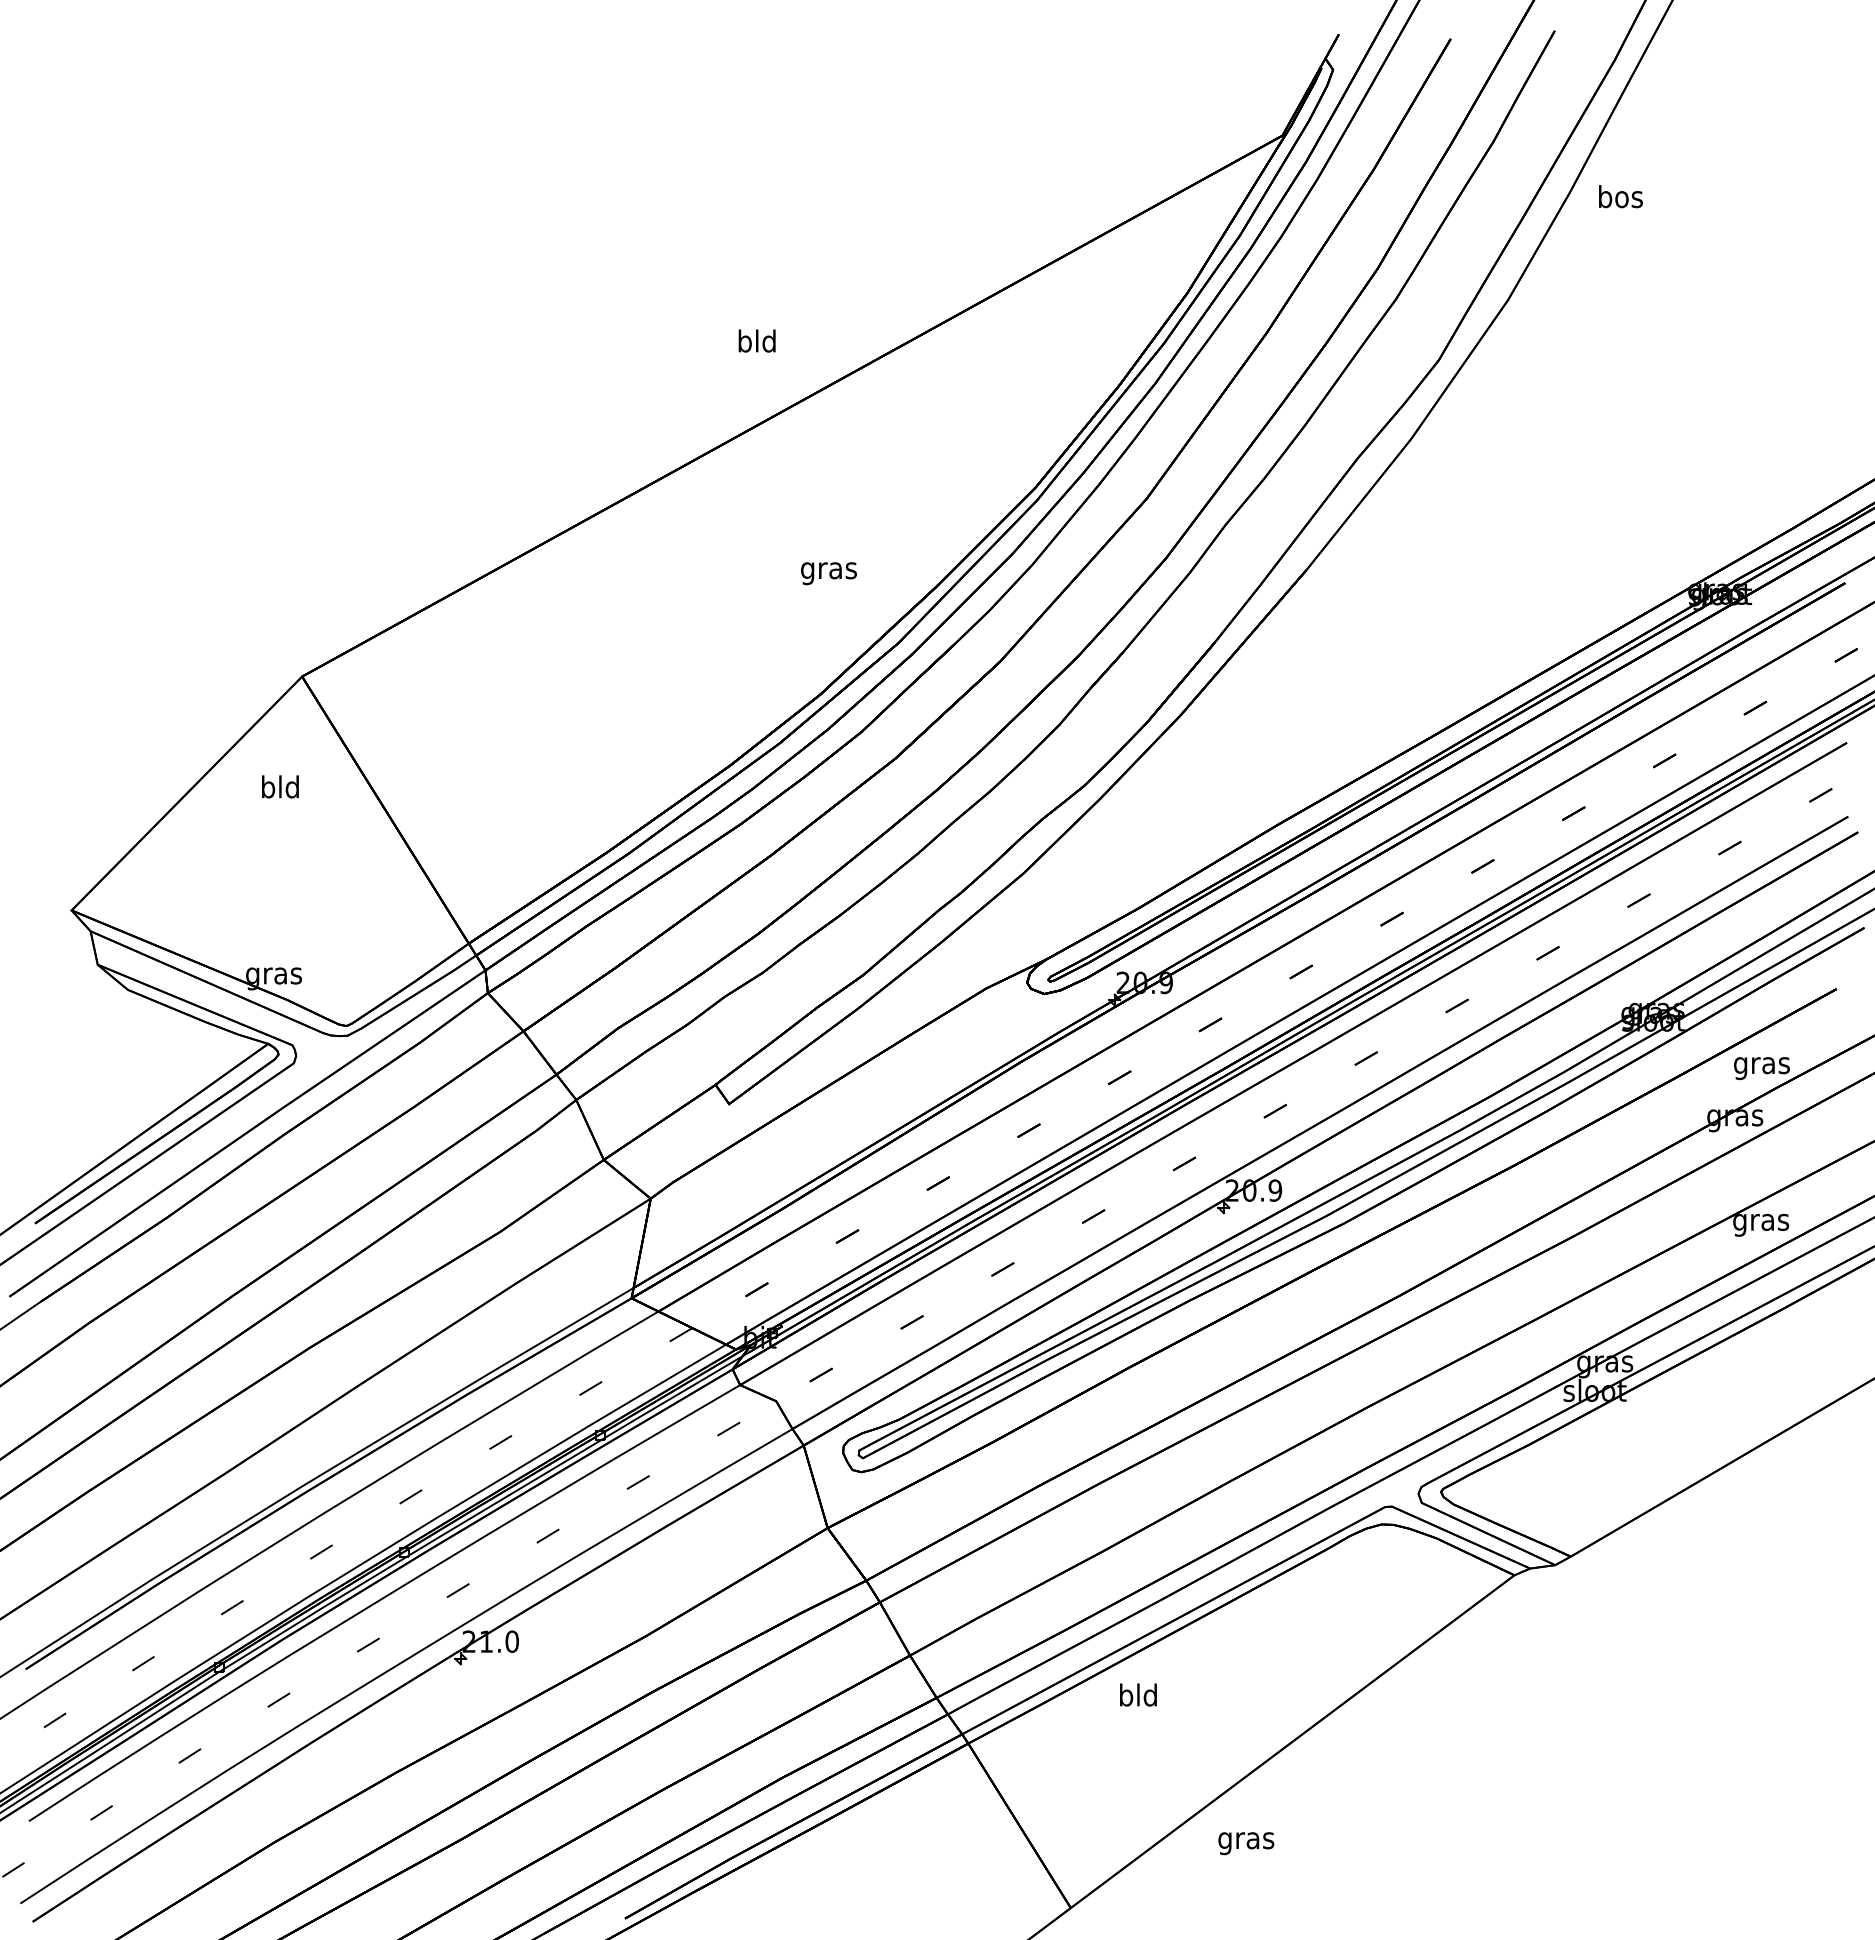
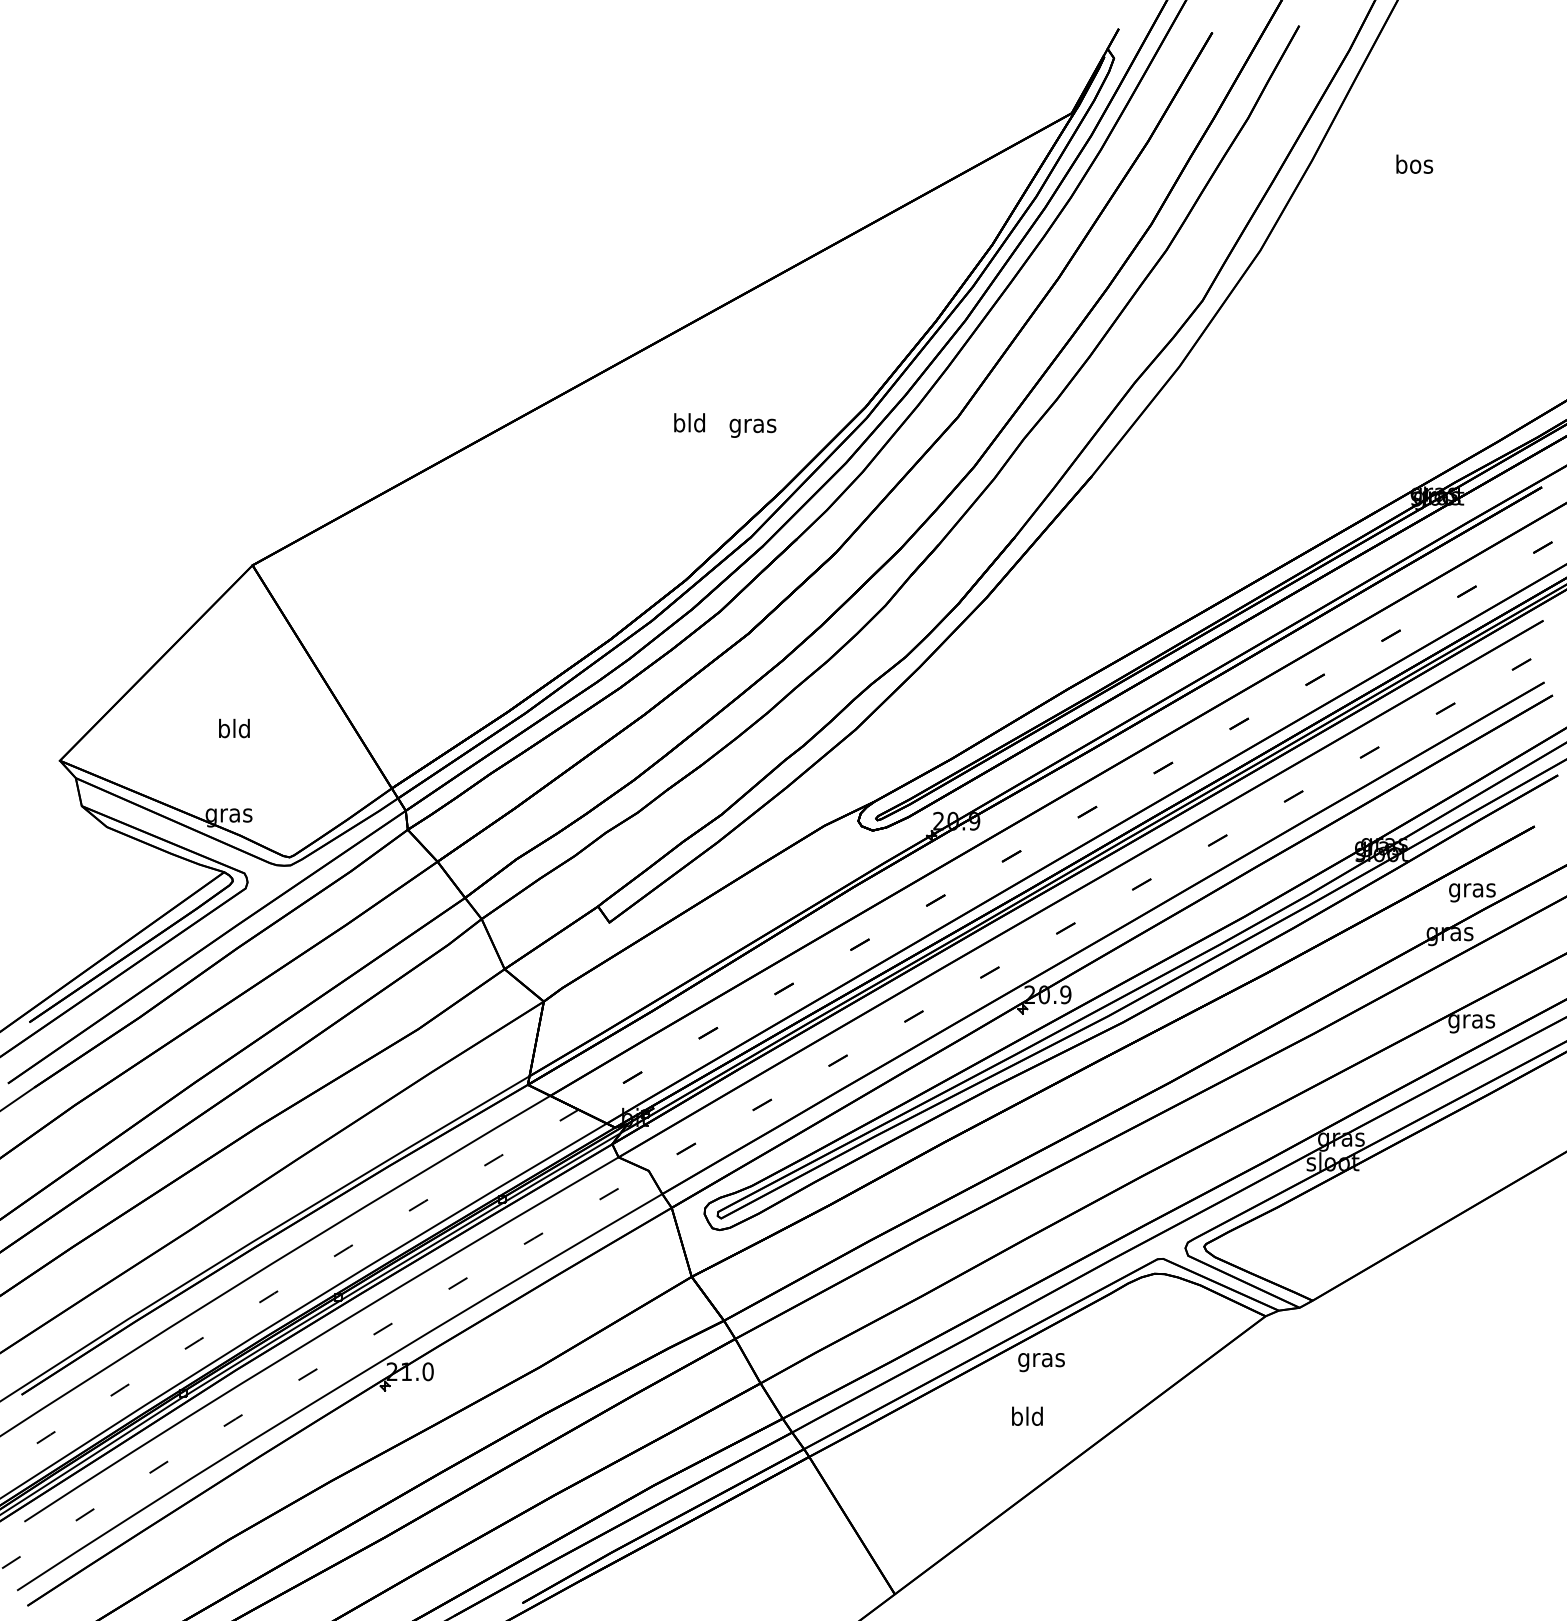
text: (1620, 196) -> (1414, 164), moved
text: (756, 340) -> (689, 422), moved
text: (828, 573) -> (752, 428), moved
text: (280, 786) -> (234, 728), moved
text: (1138, 1694) -> (1027, 1415), moved
text: (1246, 1843) -> (1041, 1362), moved

